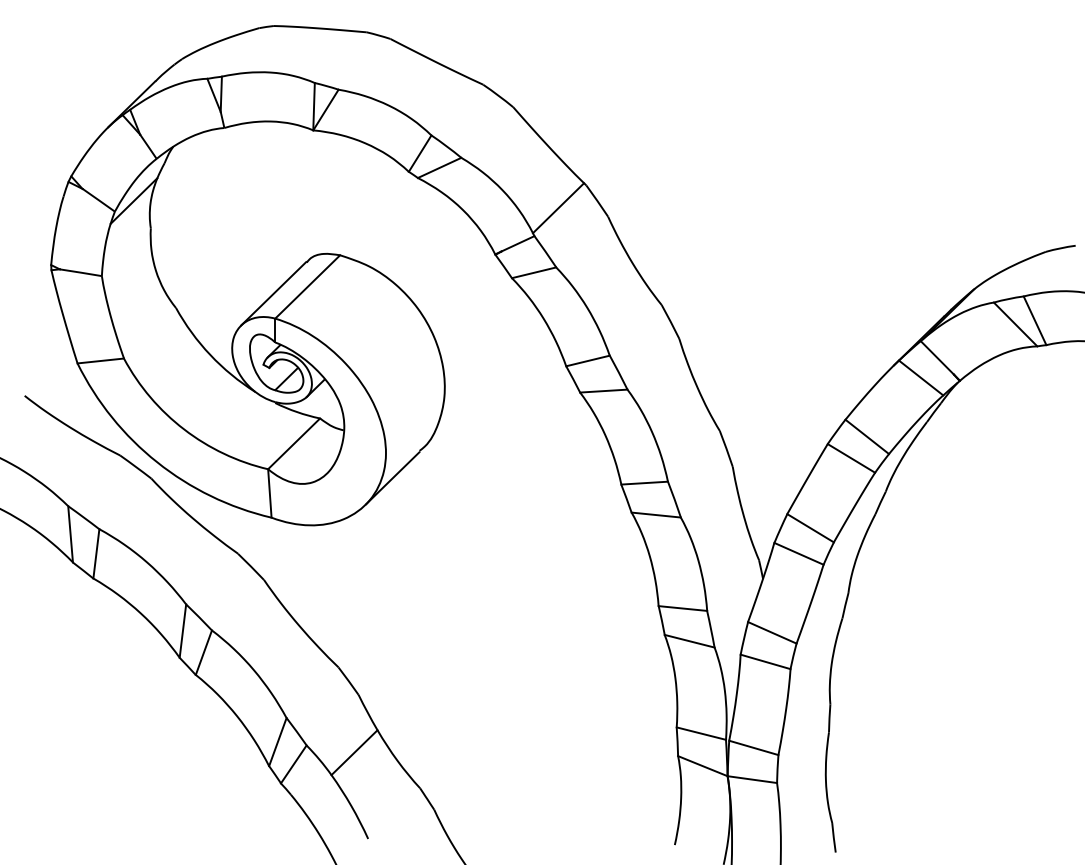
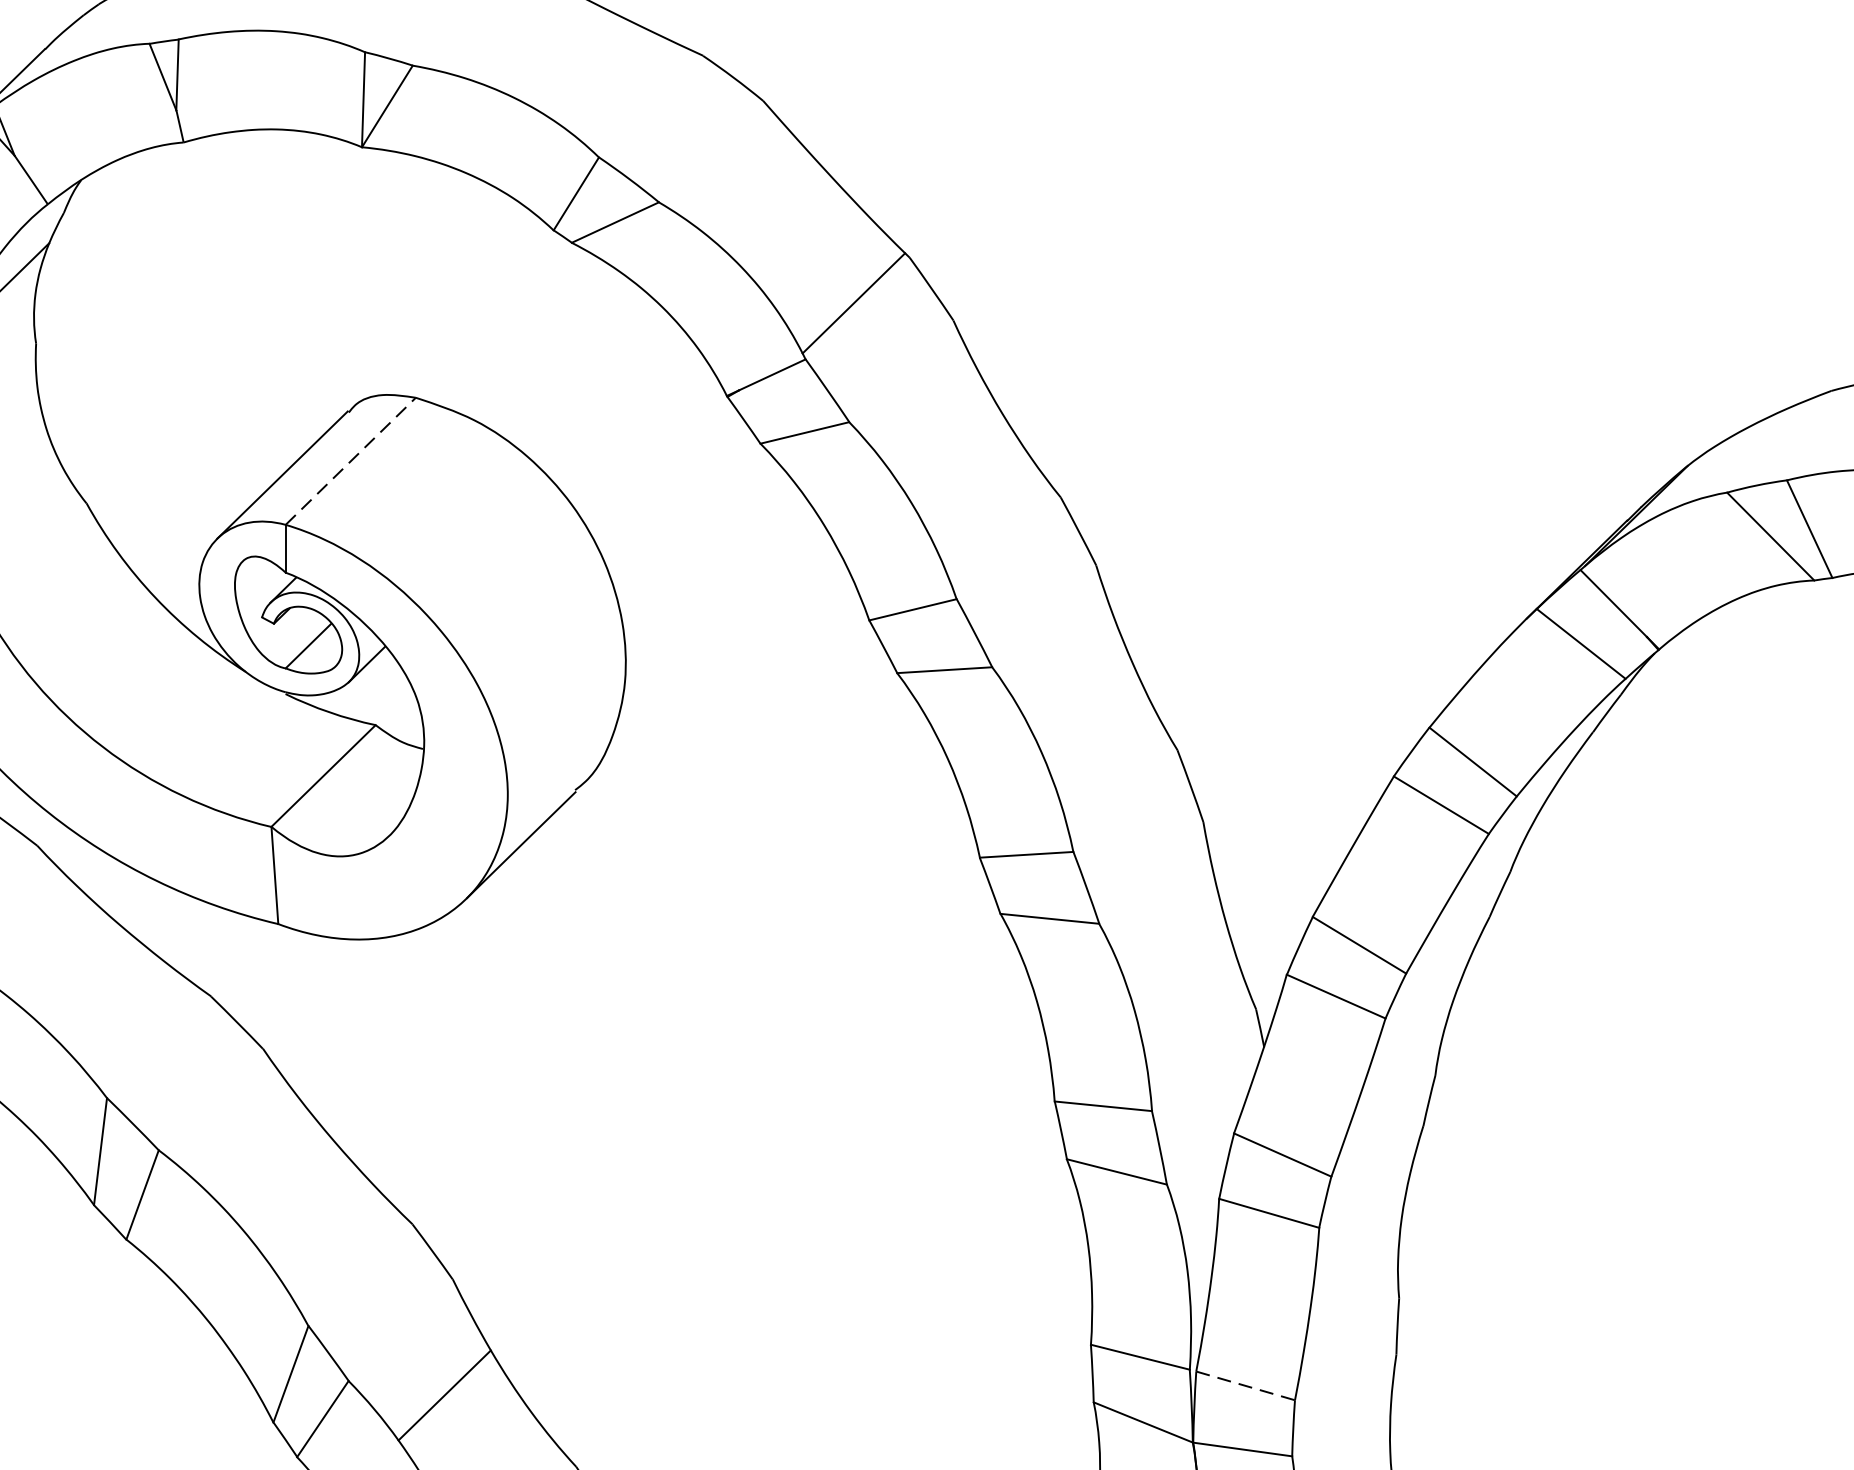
line: (308, 286) -> (352, 460), solid -> dashed
line: (753, 747) -> (1244, 1385), solid -> dashed

